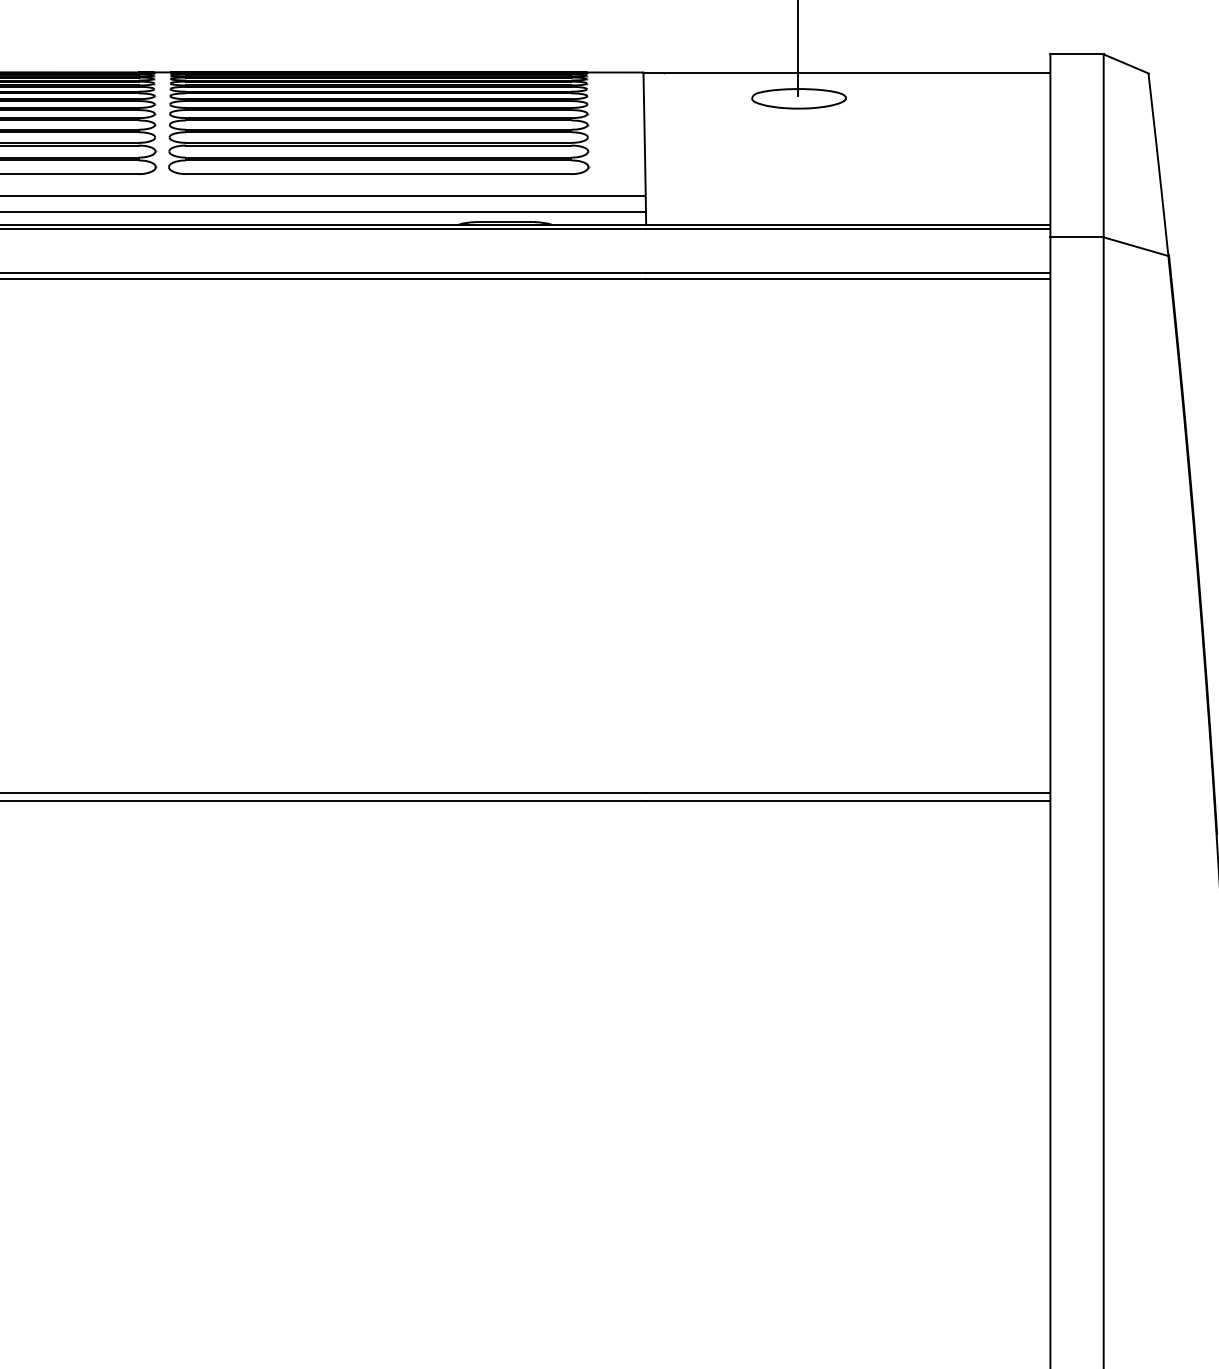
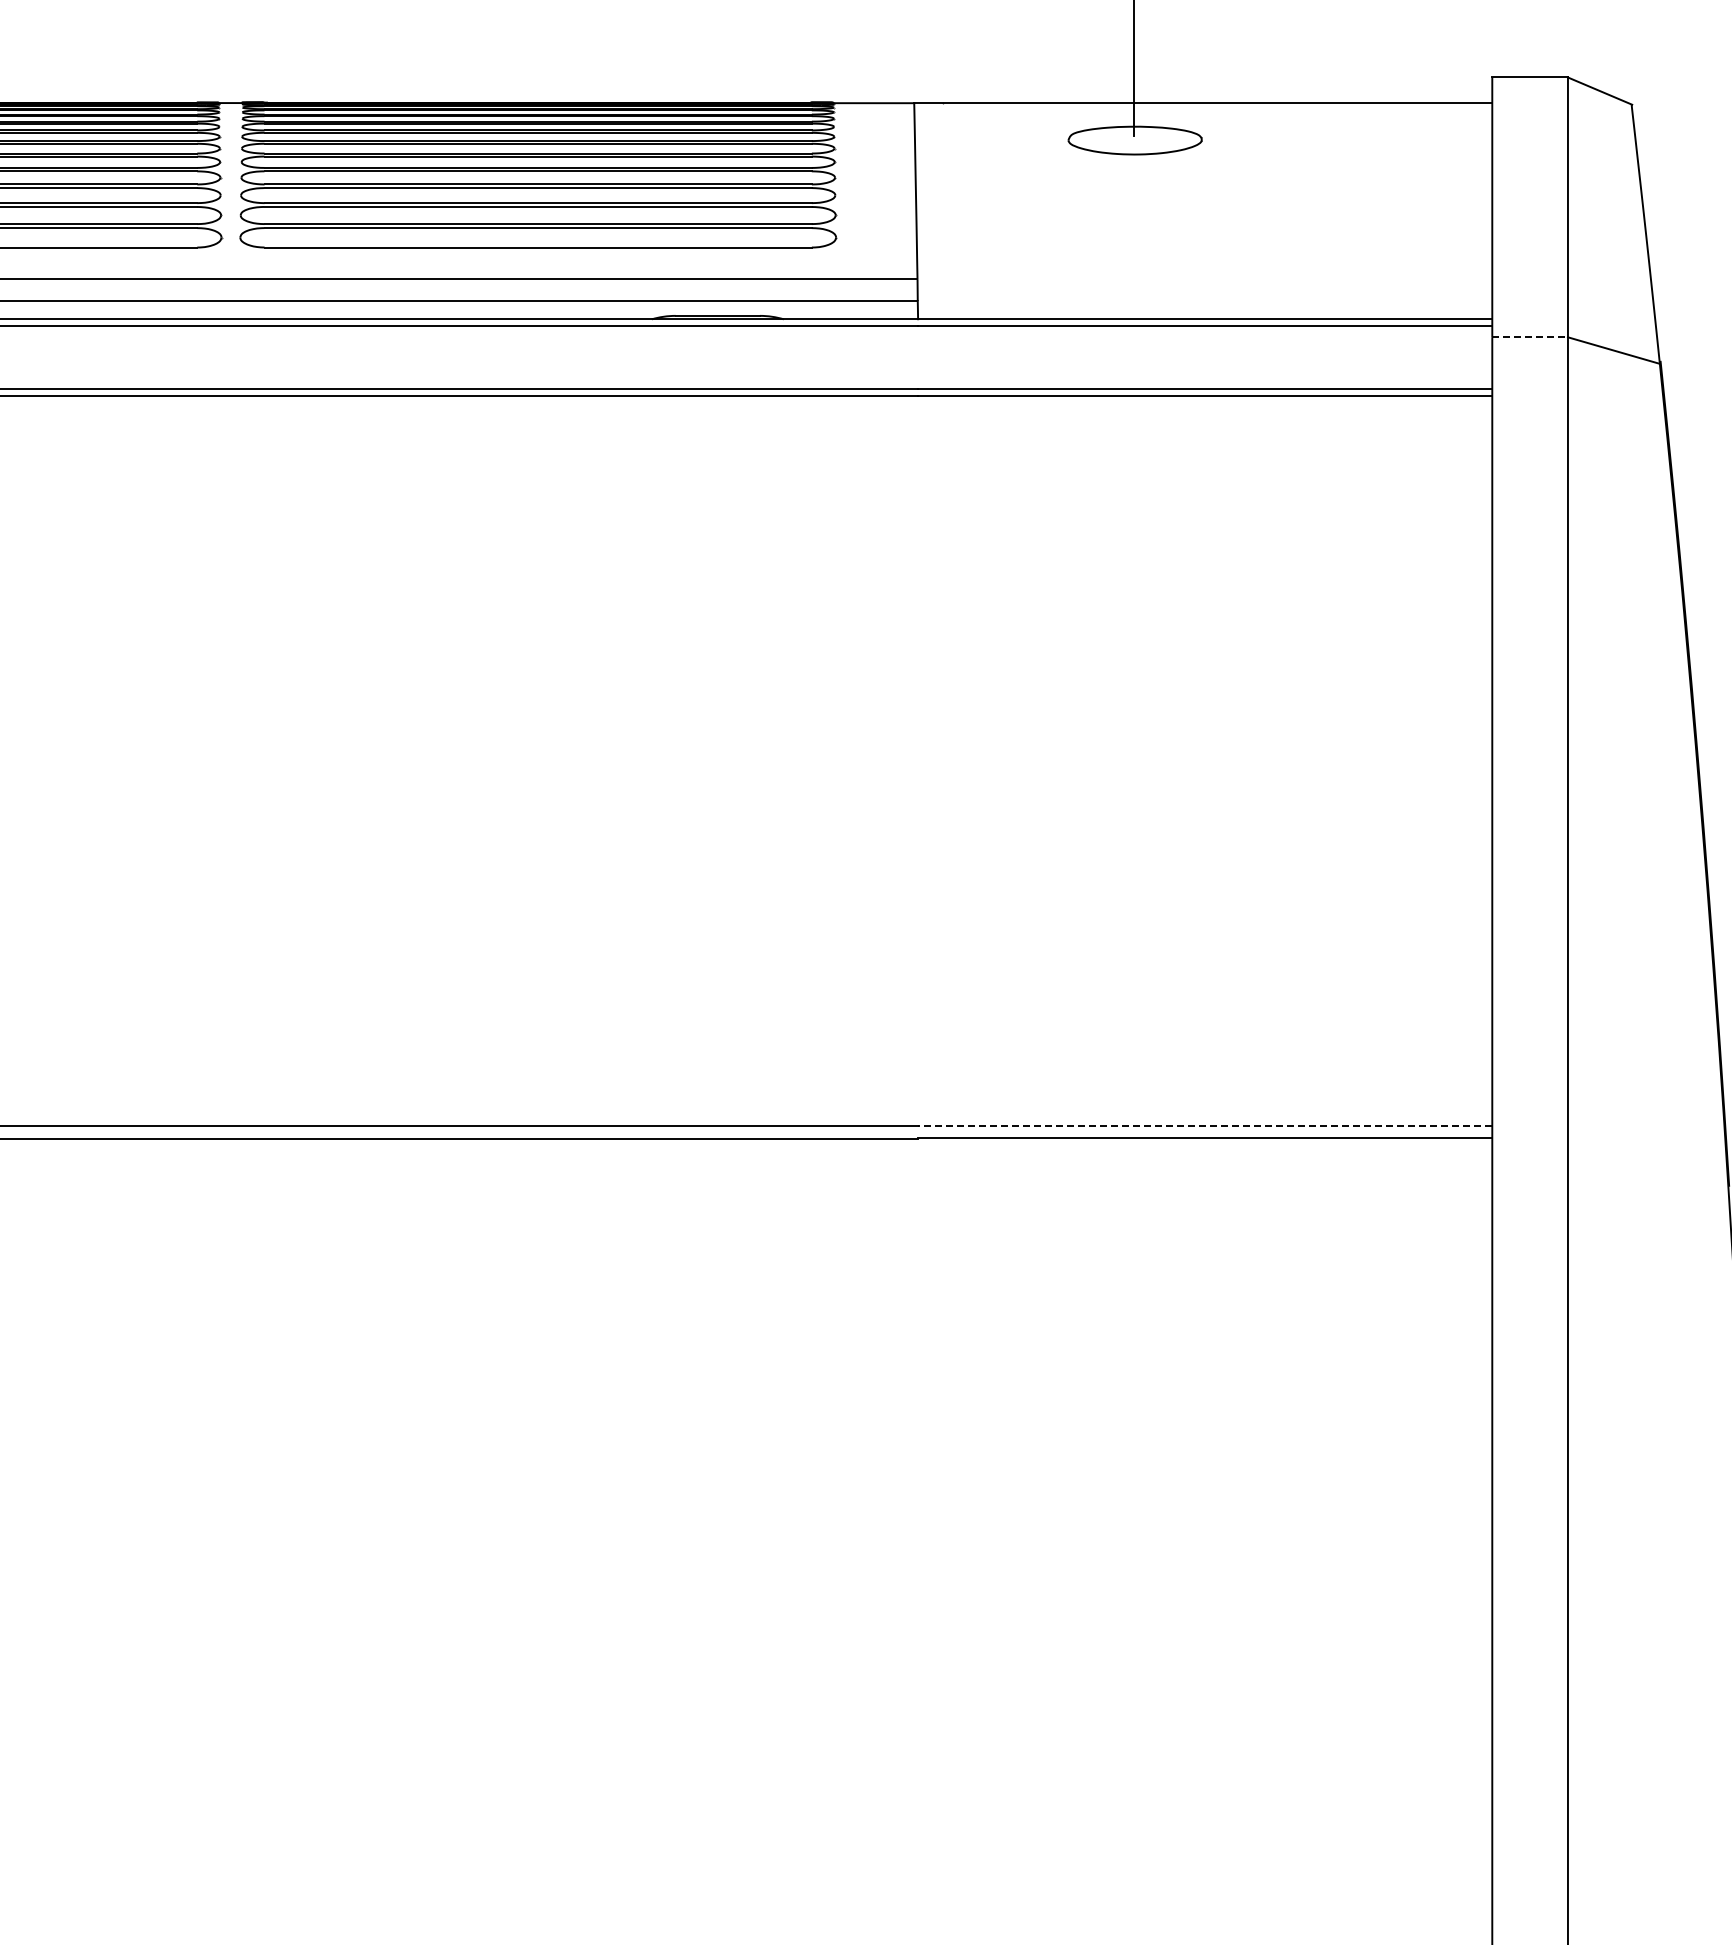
line: (1077, 237) -> (1530, 337), solid -> dashed
line: (847, 792) -> (1204, 1125), solid -> dashed

